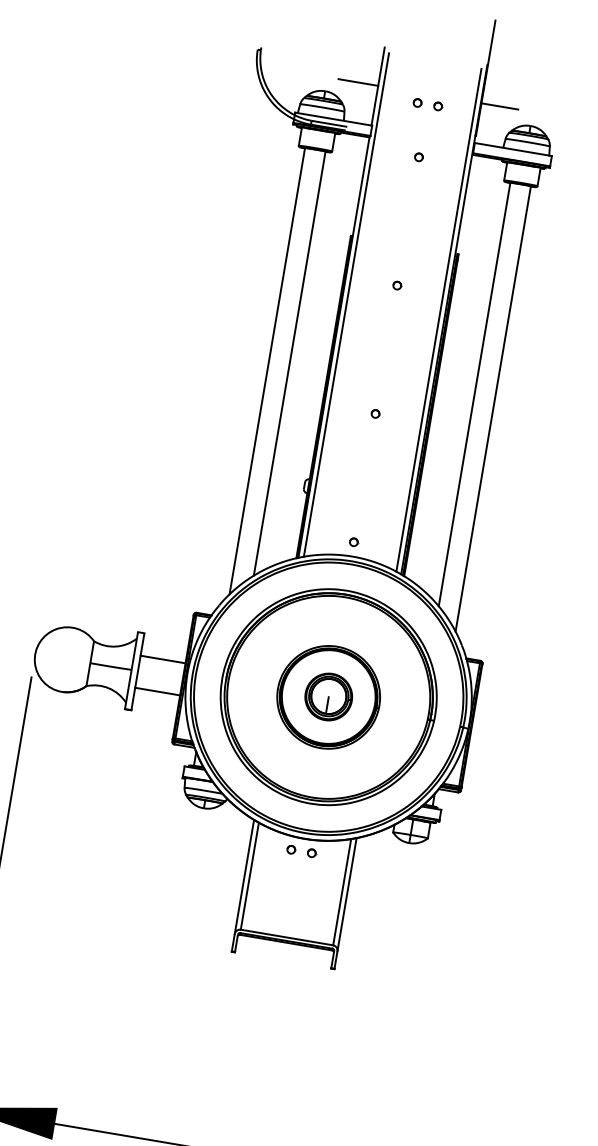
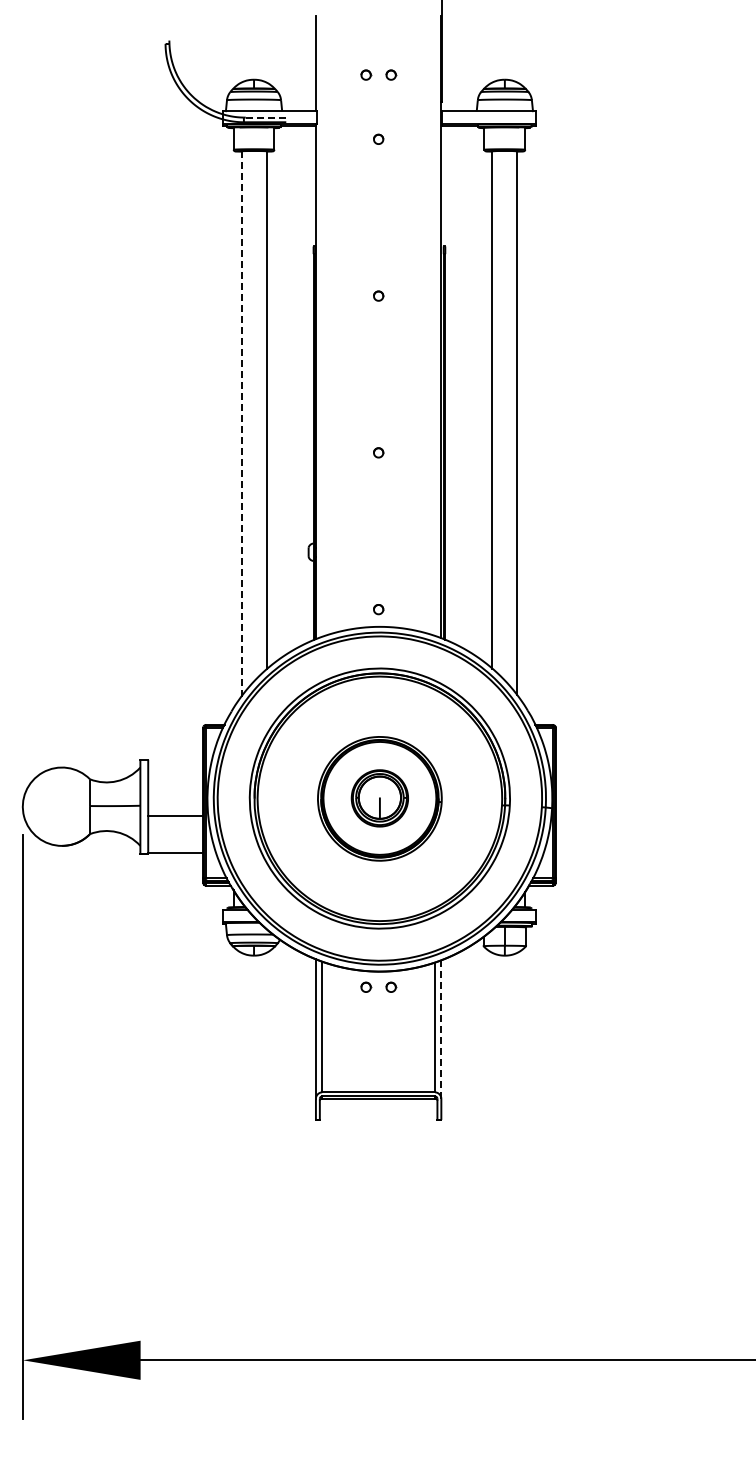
line: (358, 82) -> (291, 62), removed
line: (499, 106) -> (464, 62), removed
line: (330, 123) -> (266, 117), solid -> dashed
line: (346, 304) -> (322, 328), removed
line: (439, 320) -> (435, 328), removed
line: (267, 370) -> (241, 423), solid -> dashed
line: (162, 659) -> (175, 816), moved
line: (157, 691) -> (175, 853), moved
line: (347, 895) -> (441, 1030), solid -> dashed

